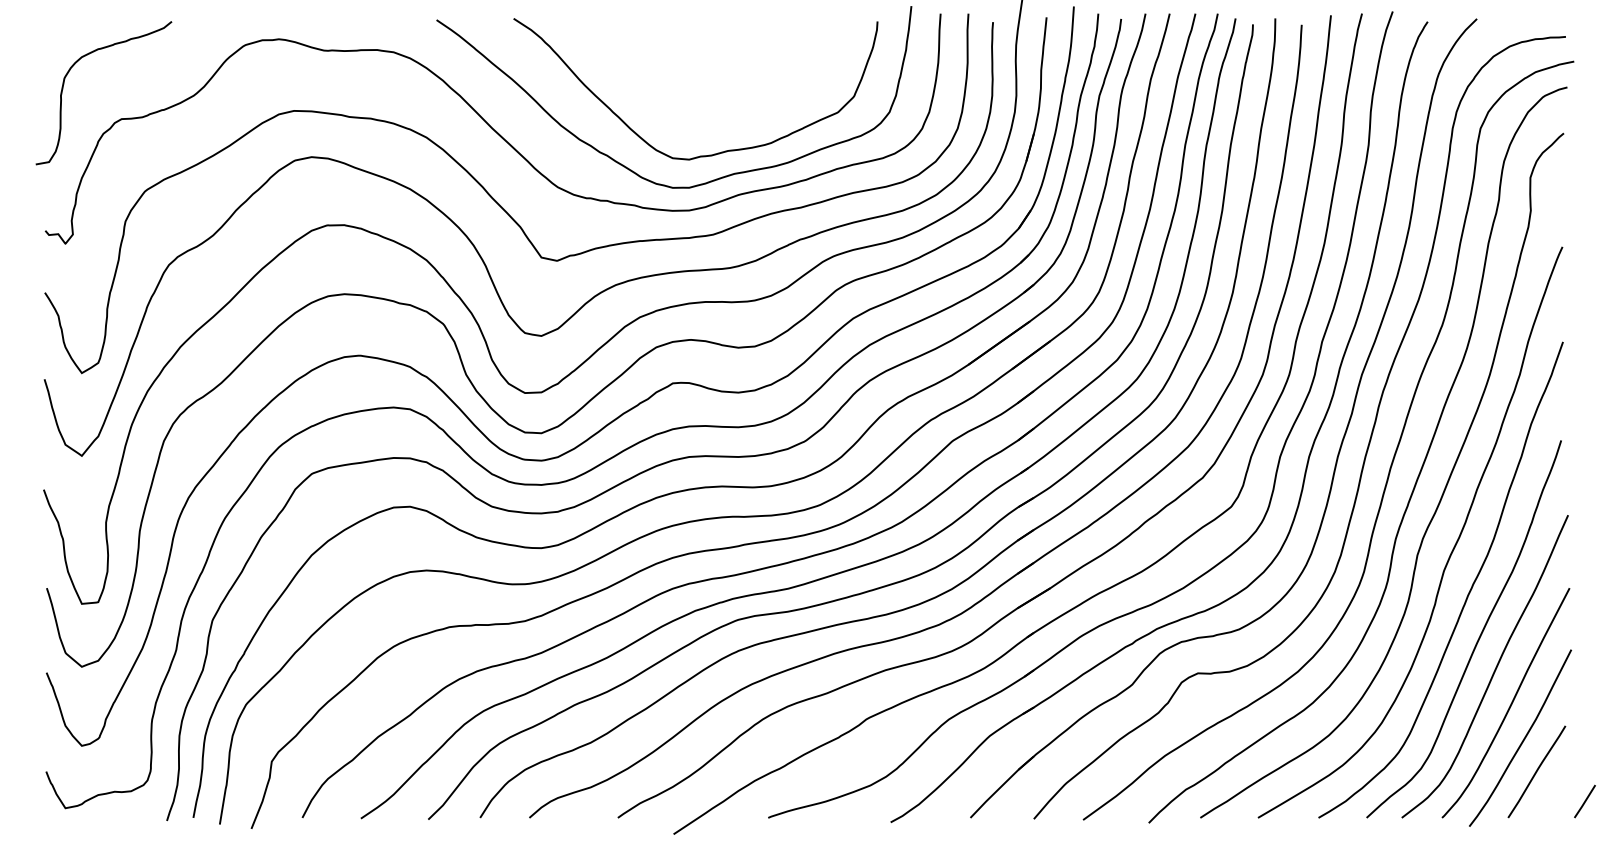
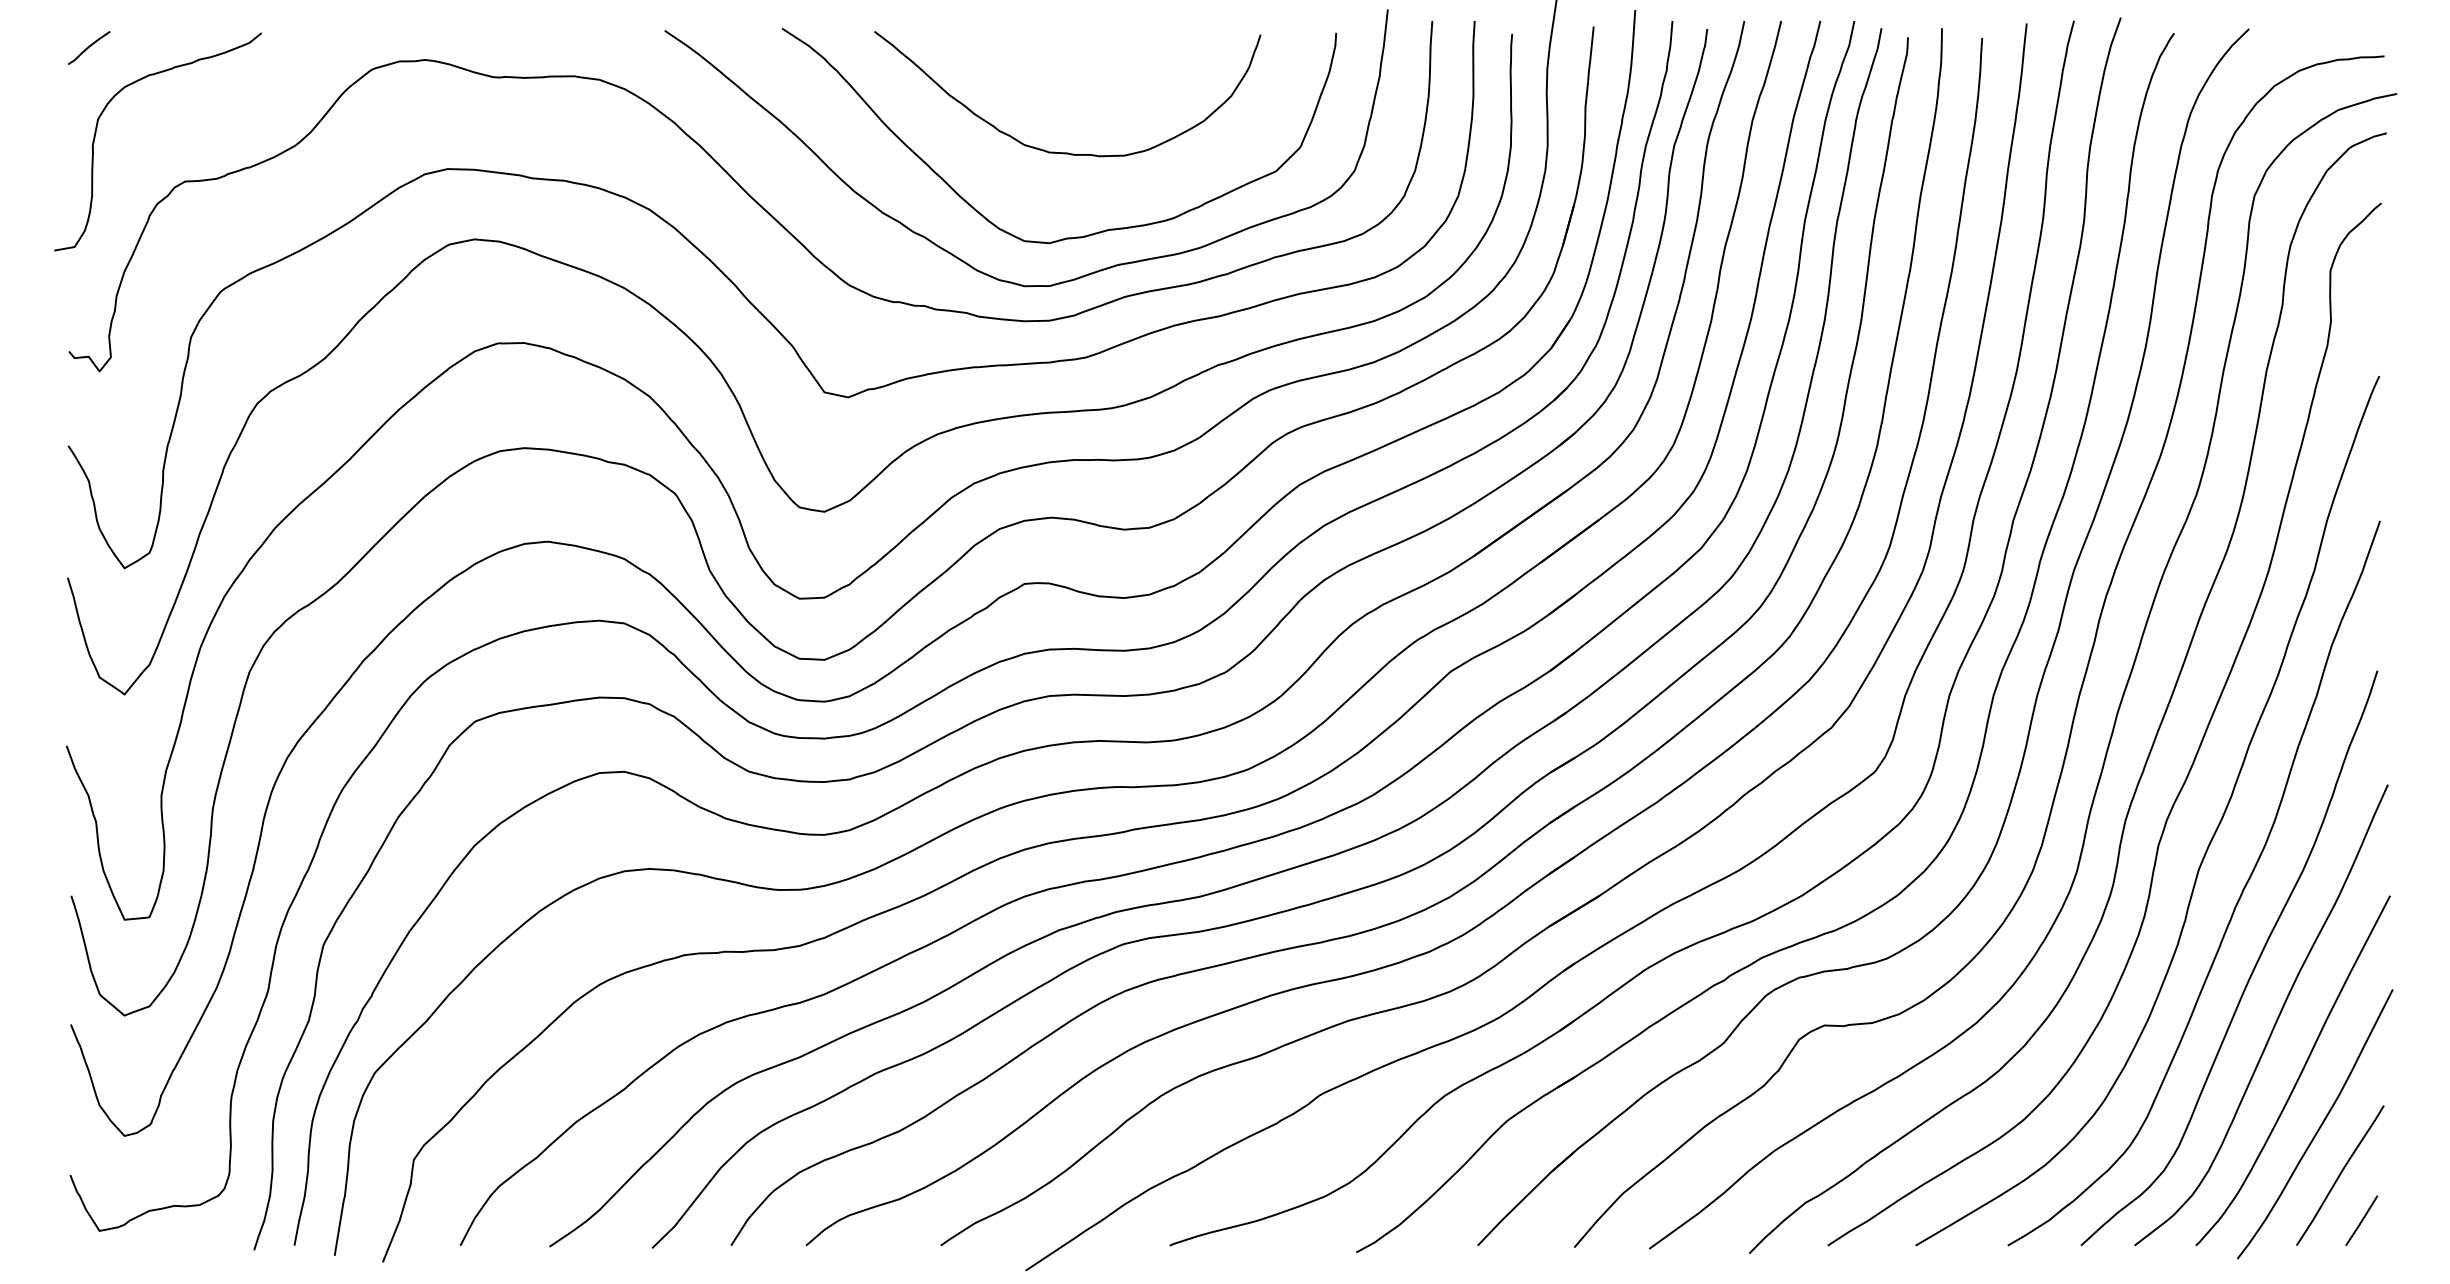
line: (58, 31) -> (88, 48), added
curve: (701, 99) -> (1068, 151), added
line: (1584, 801) -> (2361, 1220), moved

